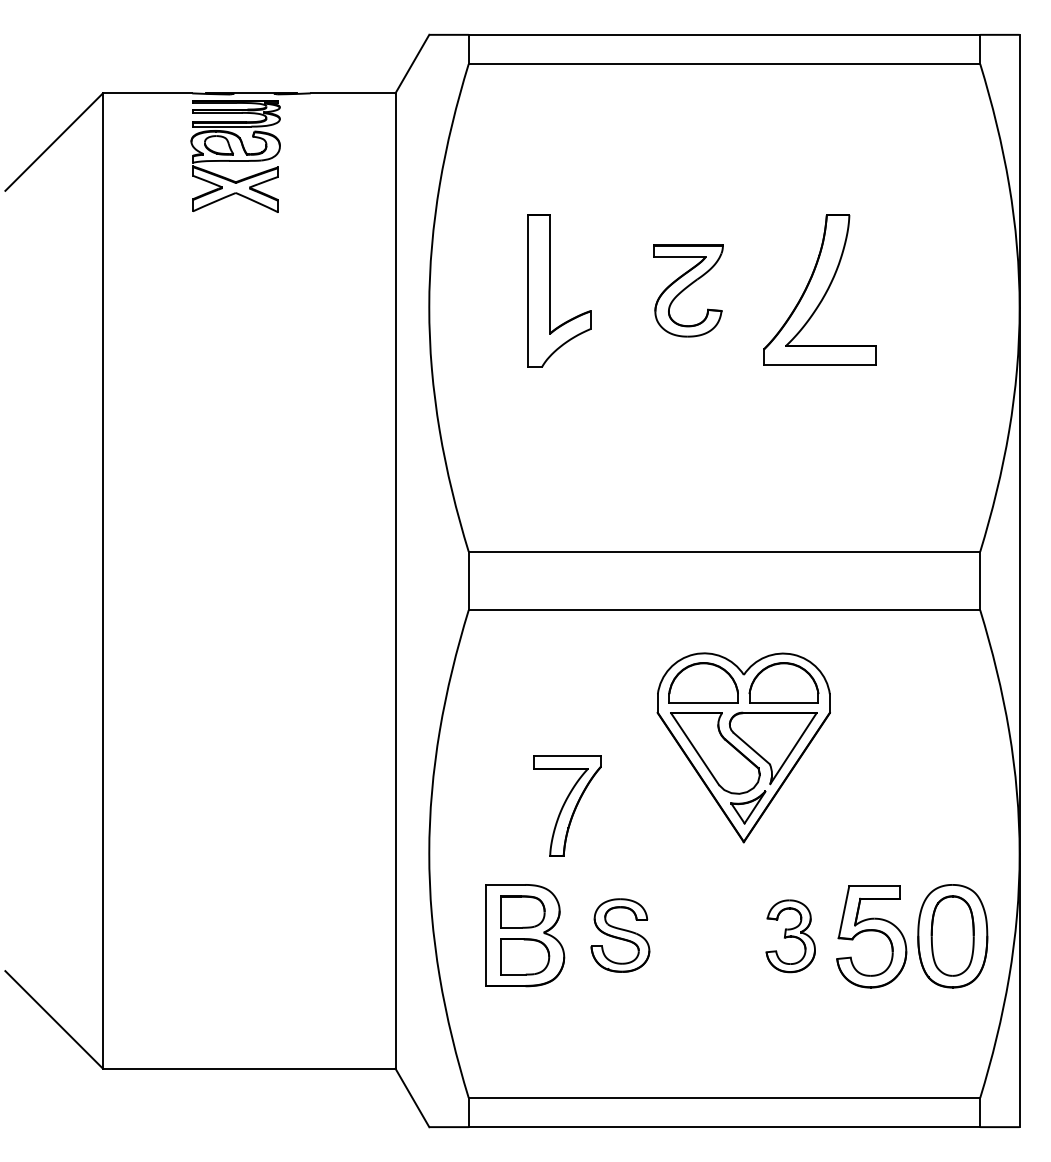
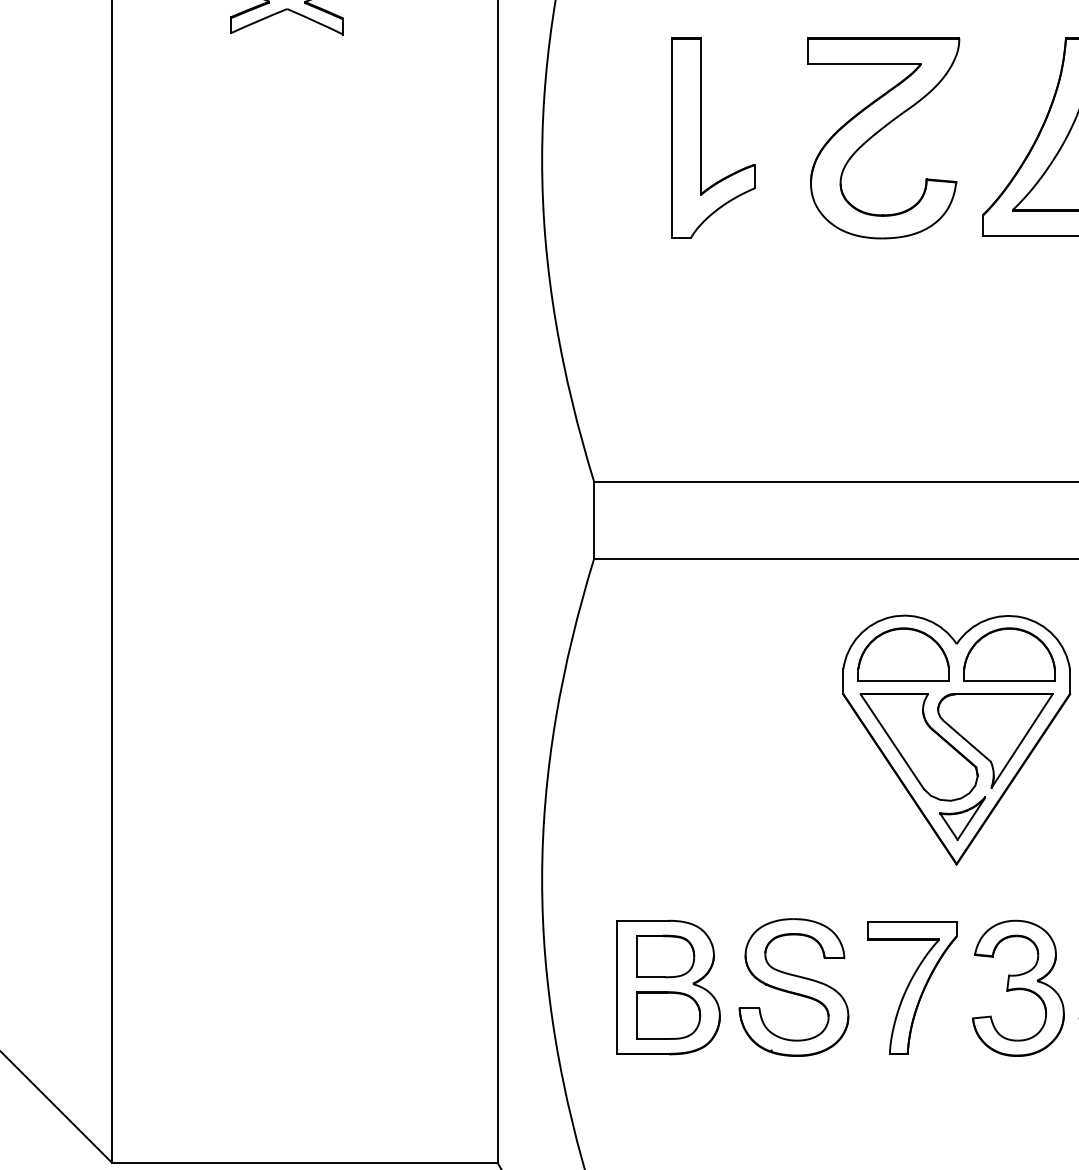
part: (688, 290) -> (883, 137), size x1.67
part: (567, 805) -> (912, 987), moved
part: (620, 935) -> (794, 987), size x1.43
part: (790, 936) -> (1018, 988), size x1.43

